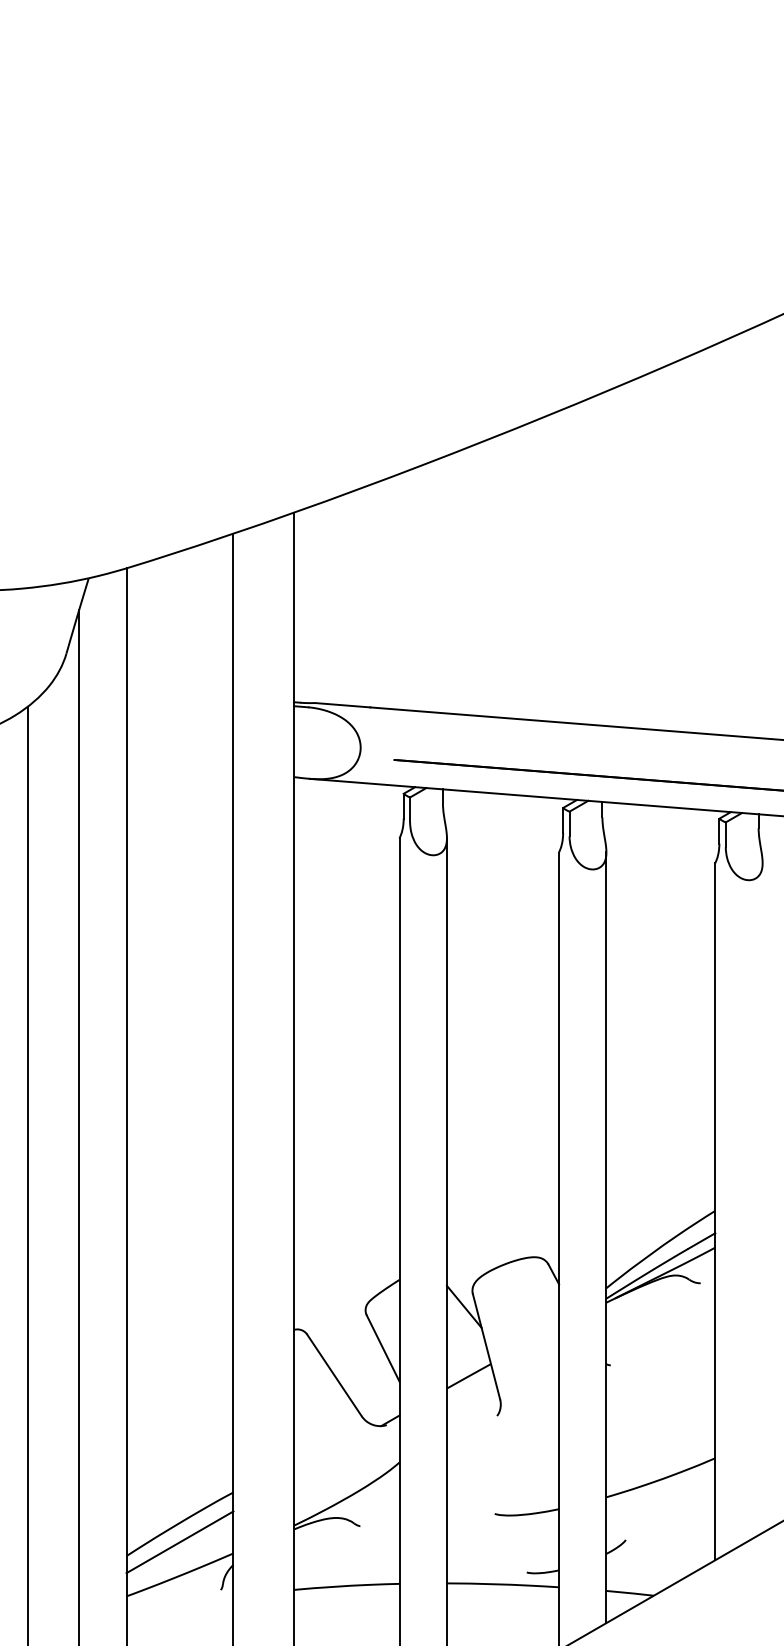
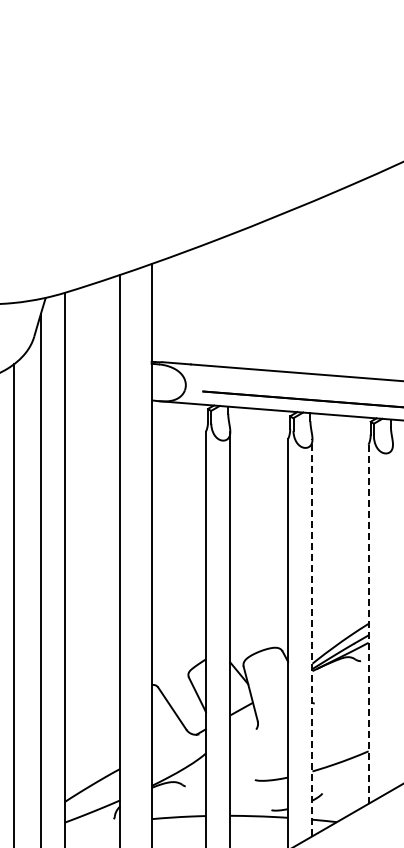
line: (715, 1212) -> (368, 624), solid -> dashed
line: (606, 1237) -> (312, 637), solid -> dashed
line: (179, 1542) -> (92, 794), removed

